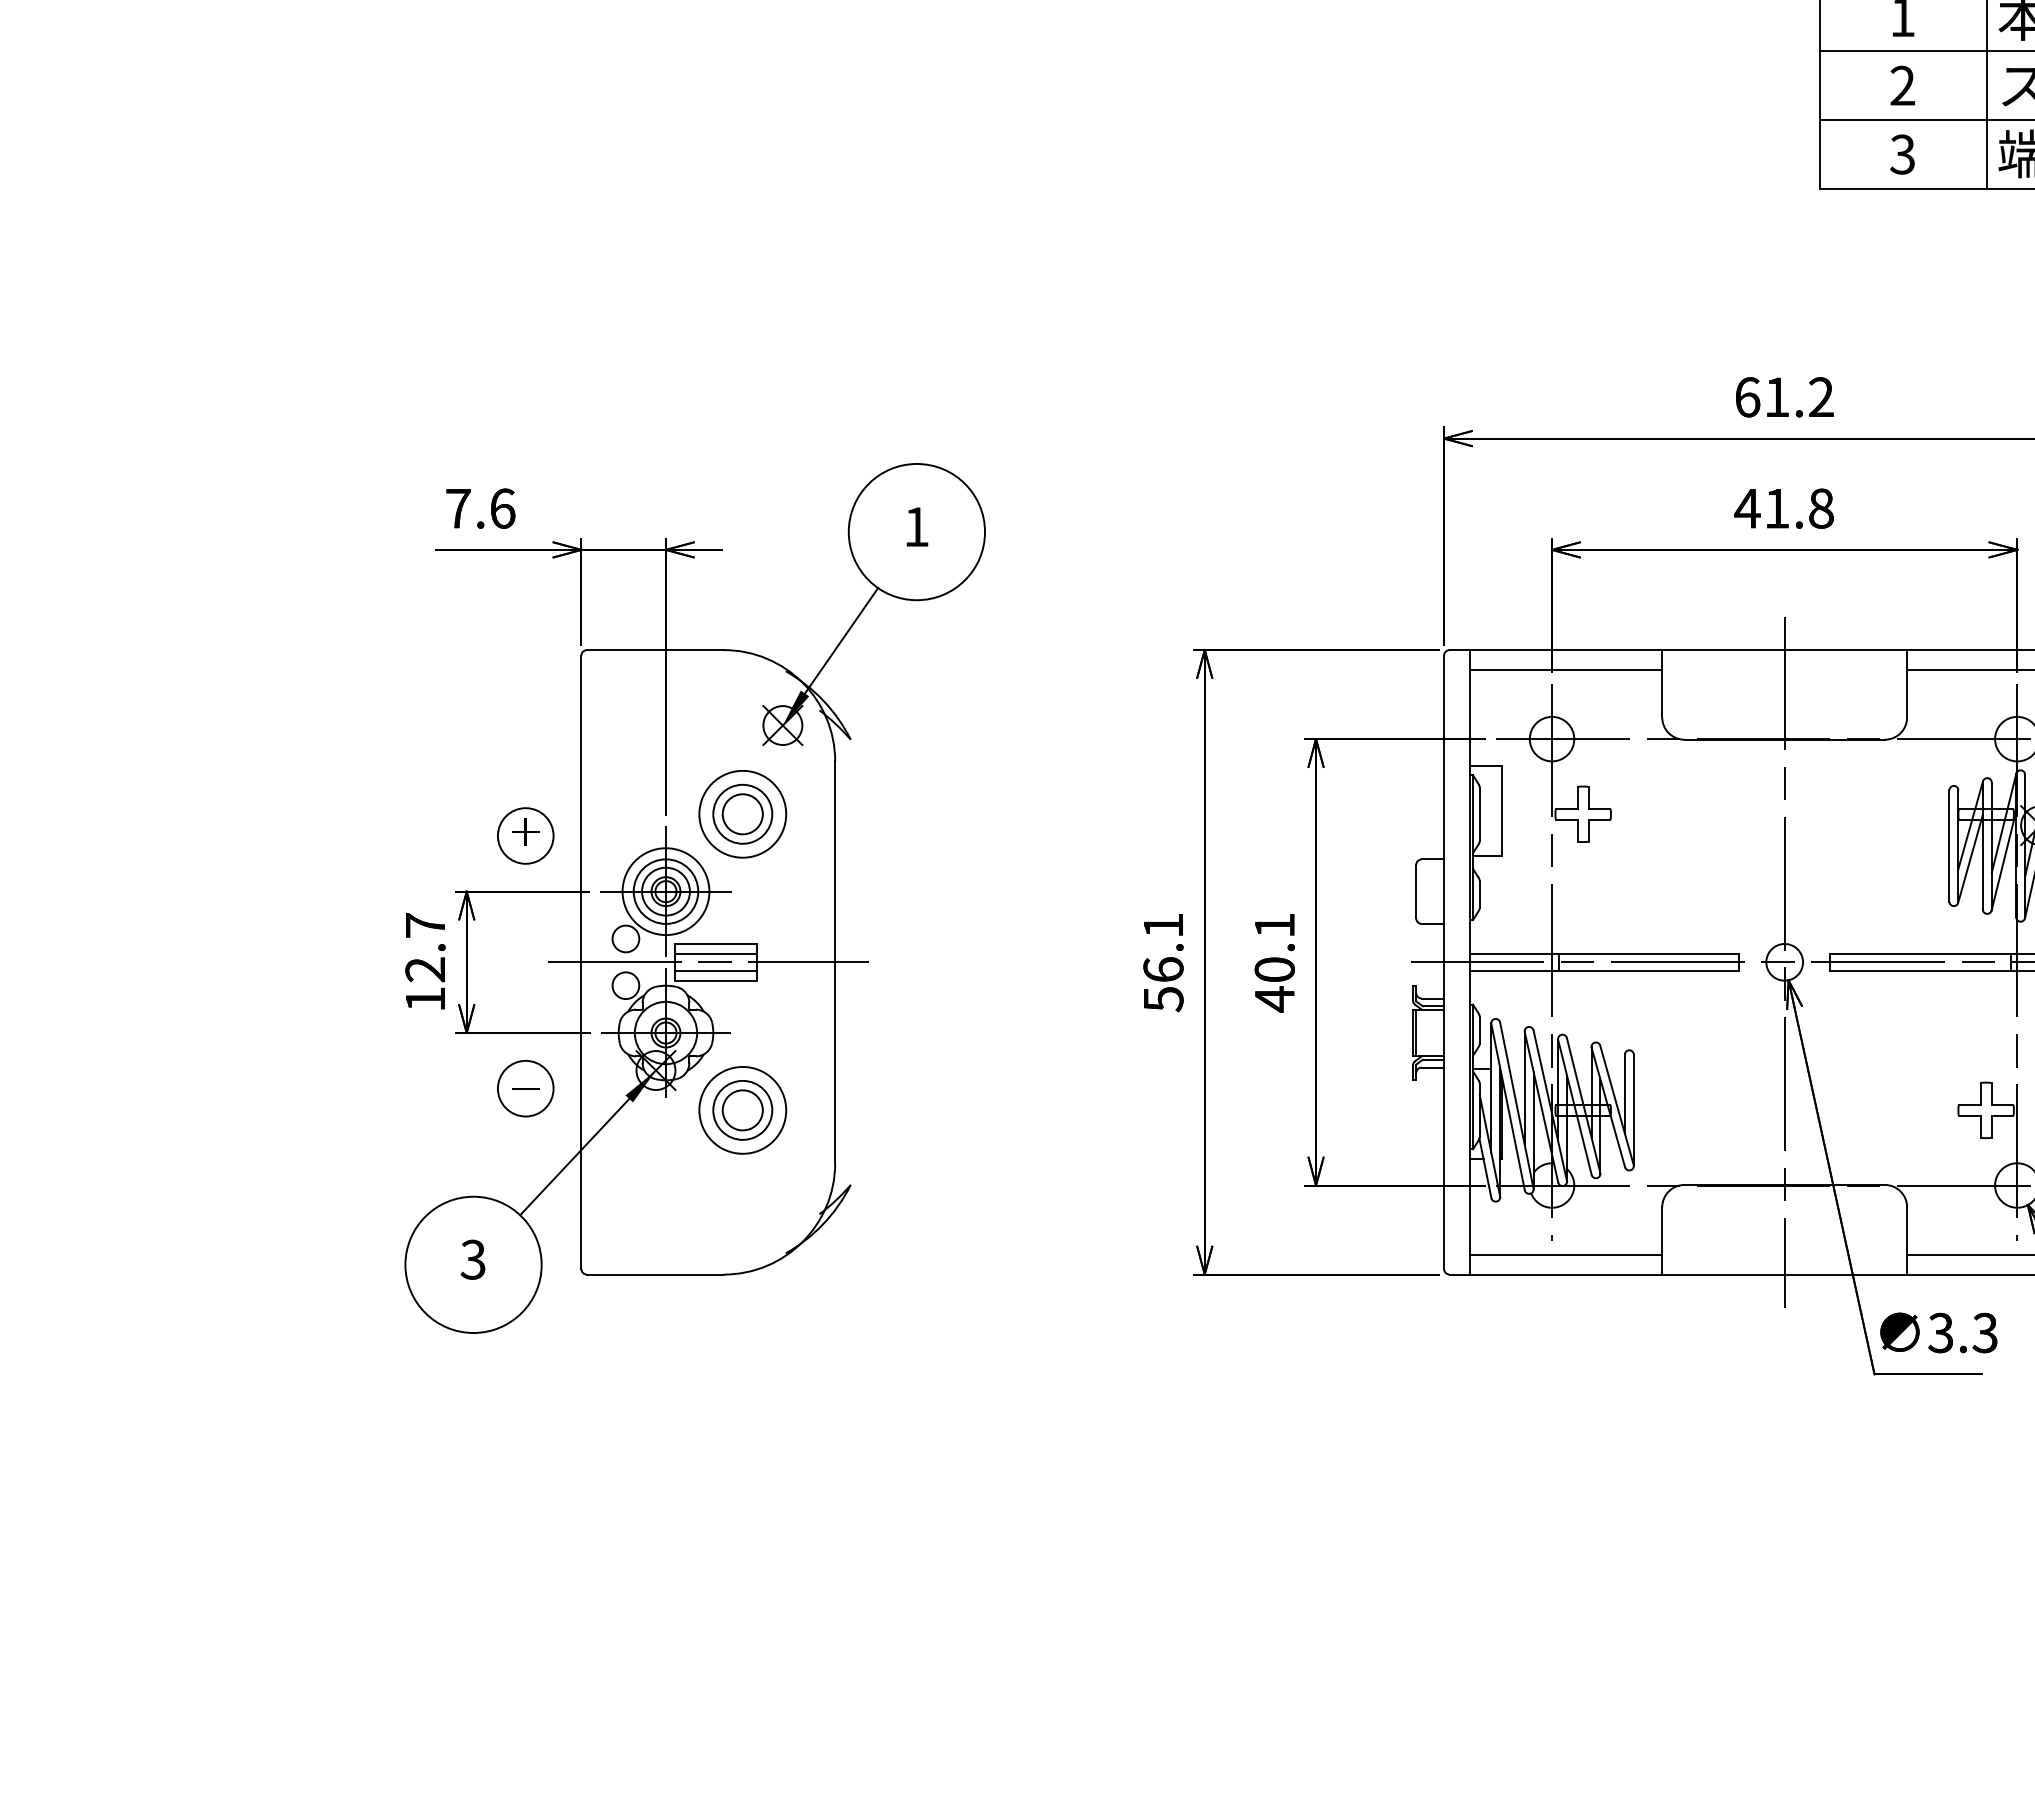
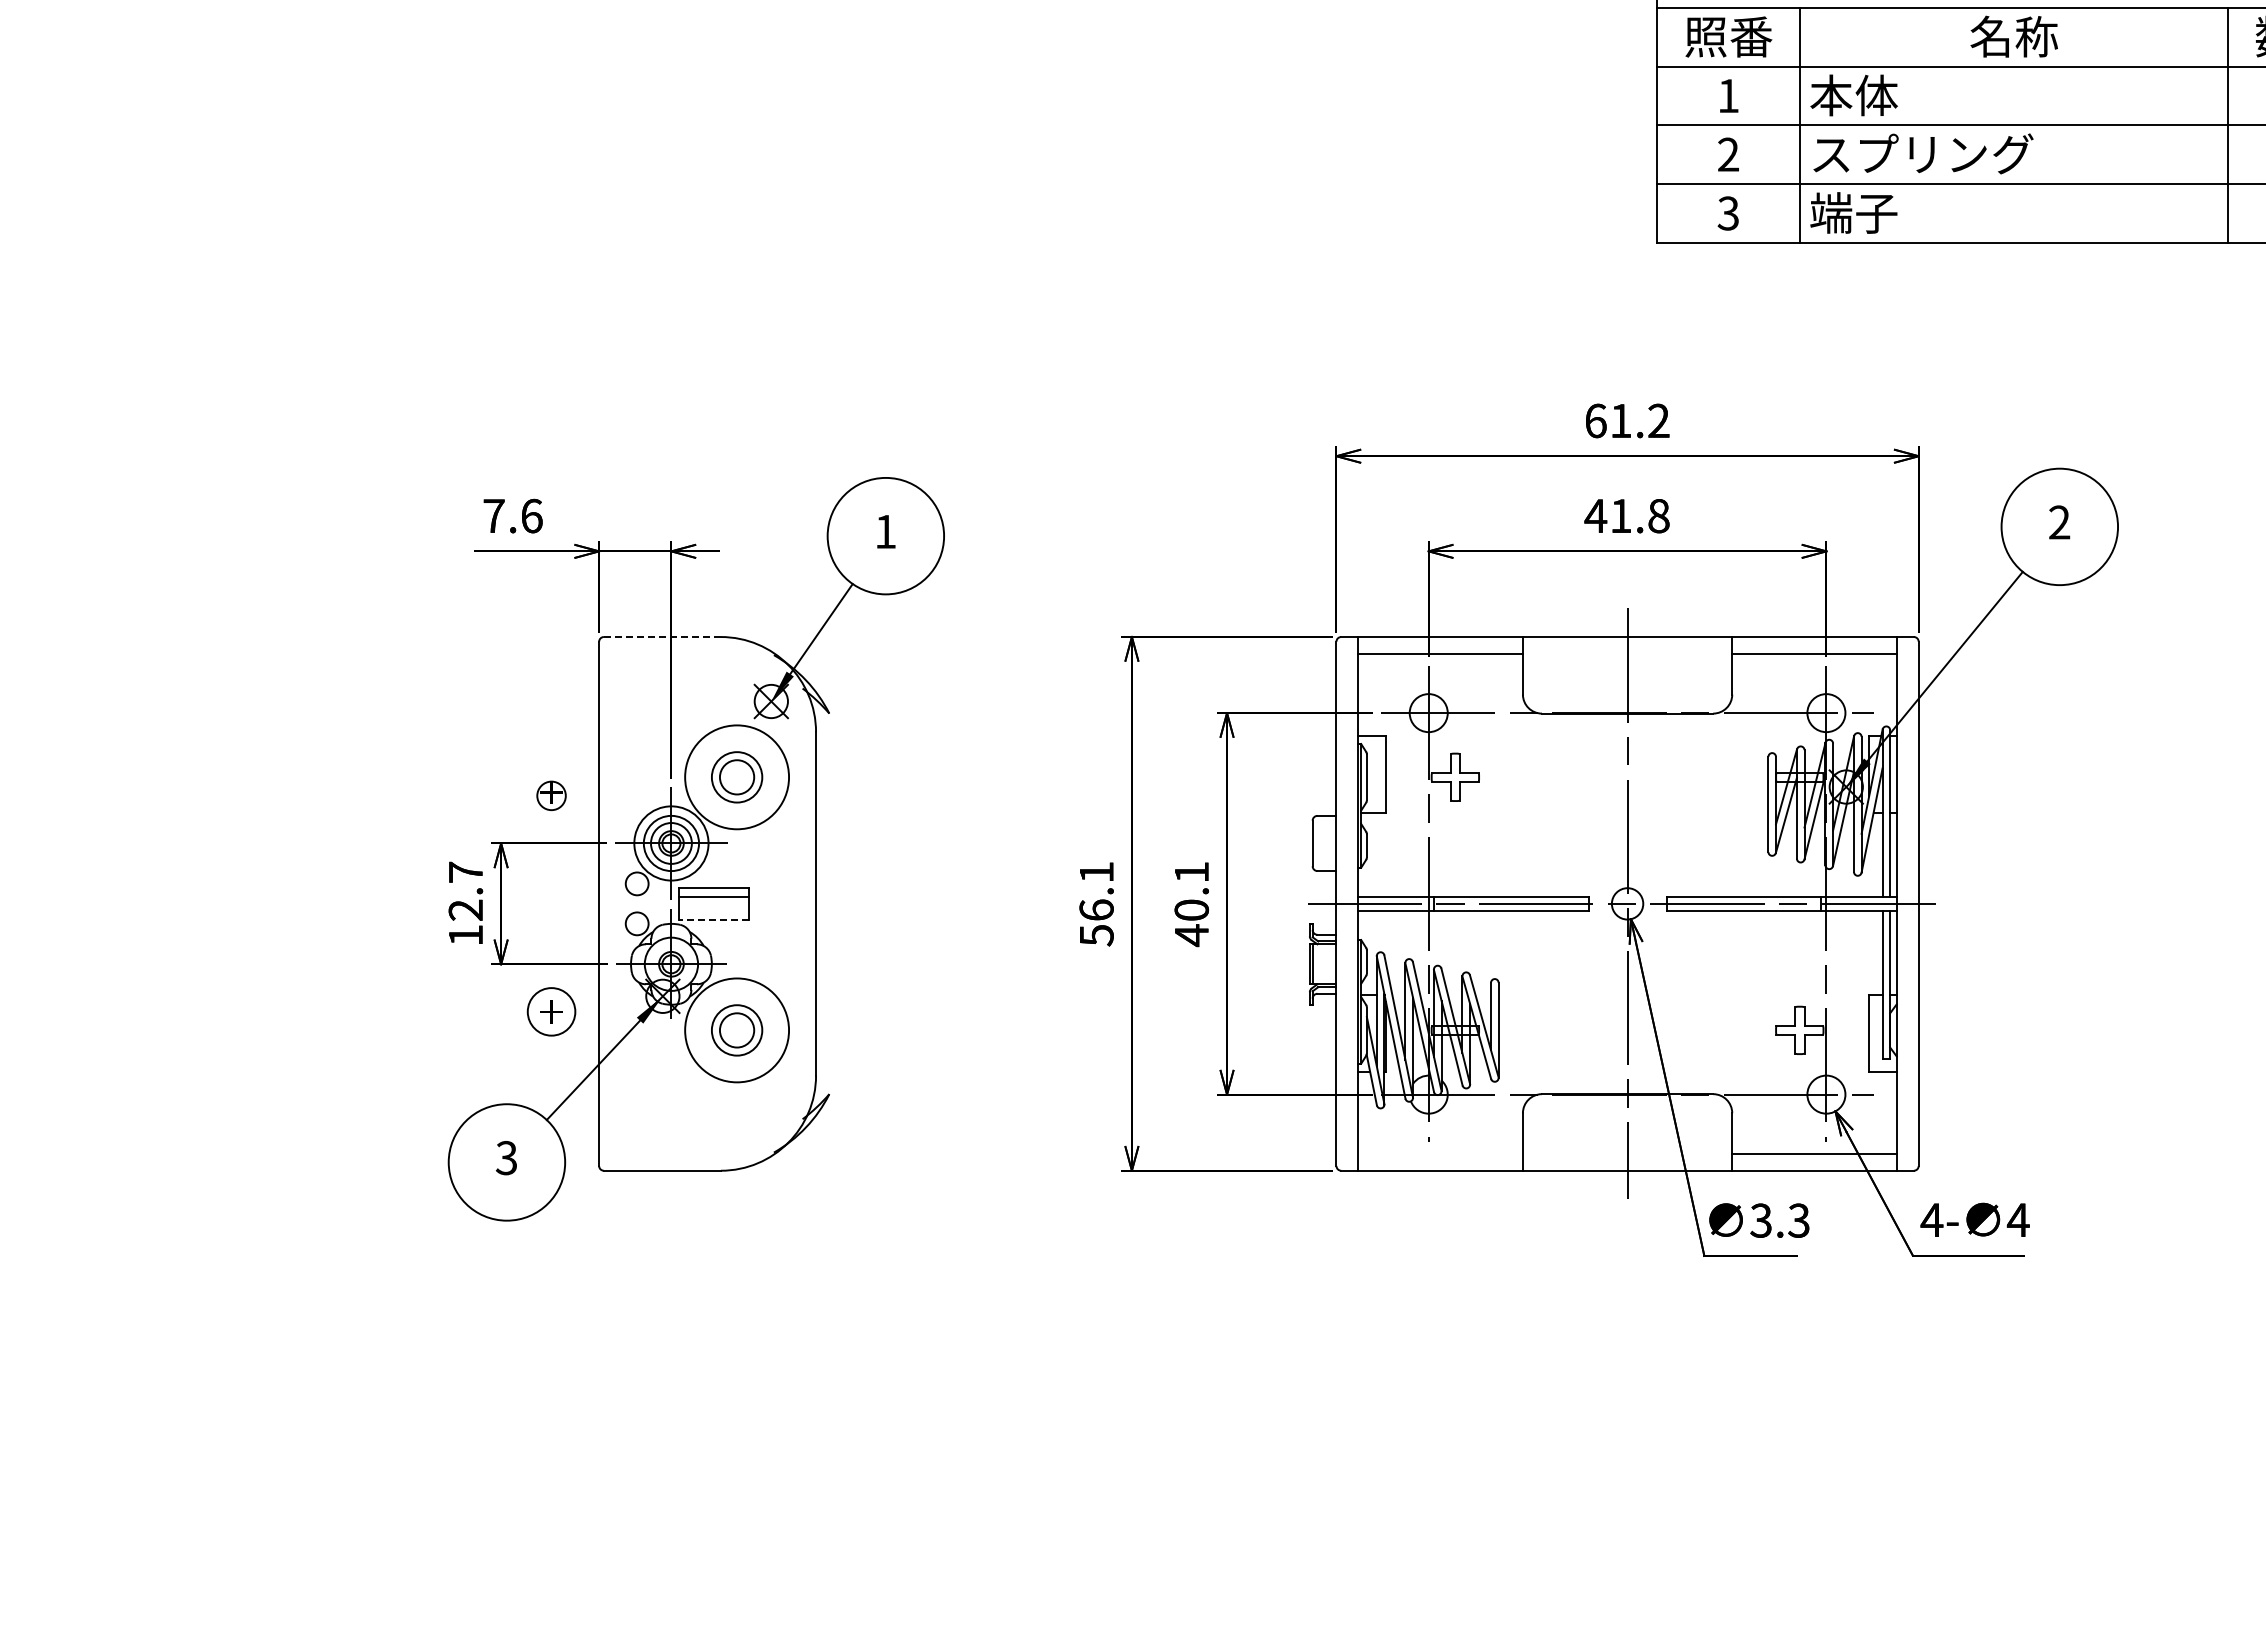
line: (655, 650) -> (662, 637), solid -> dashed
circle: (742, 814) -> (736, 777), size x1.4
circle: (525, 835) -> (551, 795), size x0.6
line: (708, 961) -> (707, 903), removed
line: (716, 971) -> (714, 911), removed
line: (715, 980) -> (713, 919), solid -> dashed
text: (525, 1088) -> (551, 1011), － -> ＋
circle: (742, 1110) -> (736, 1030), size x1.4
line: (1565, 1254) -> (1440, 1153), removed

